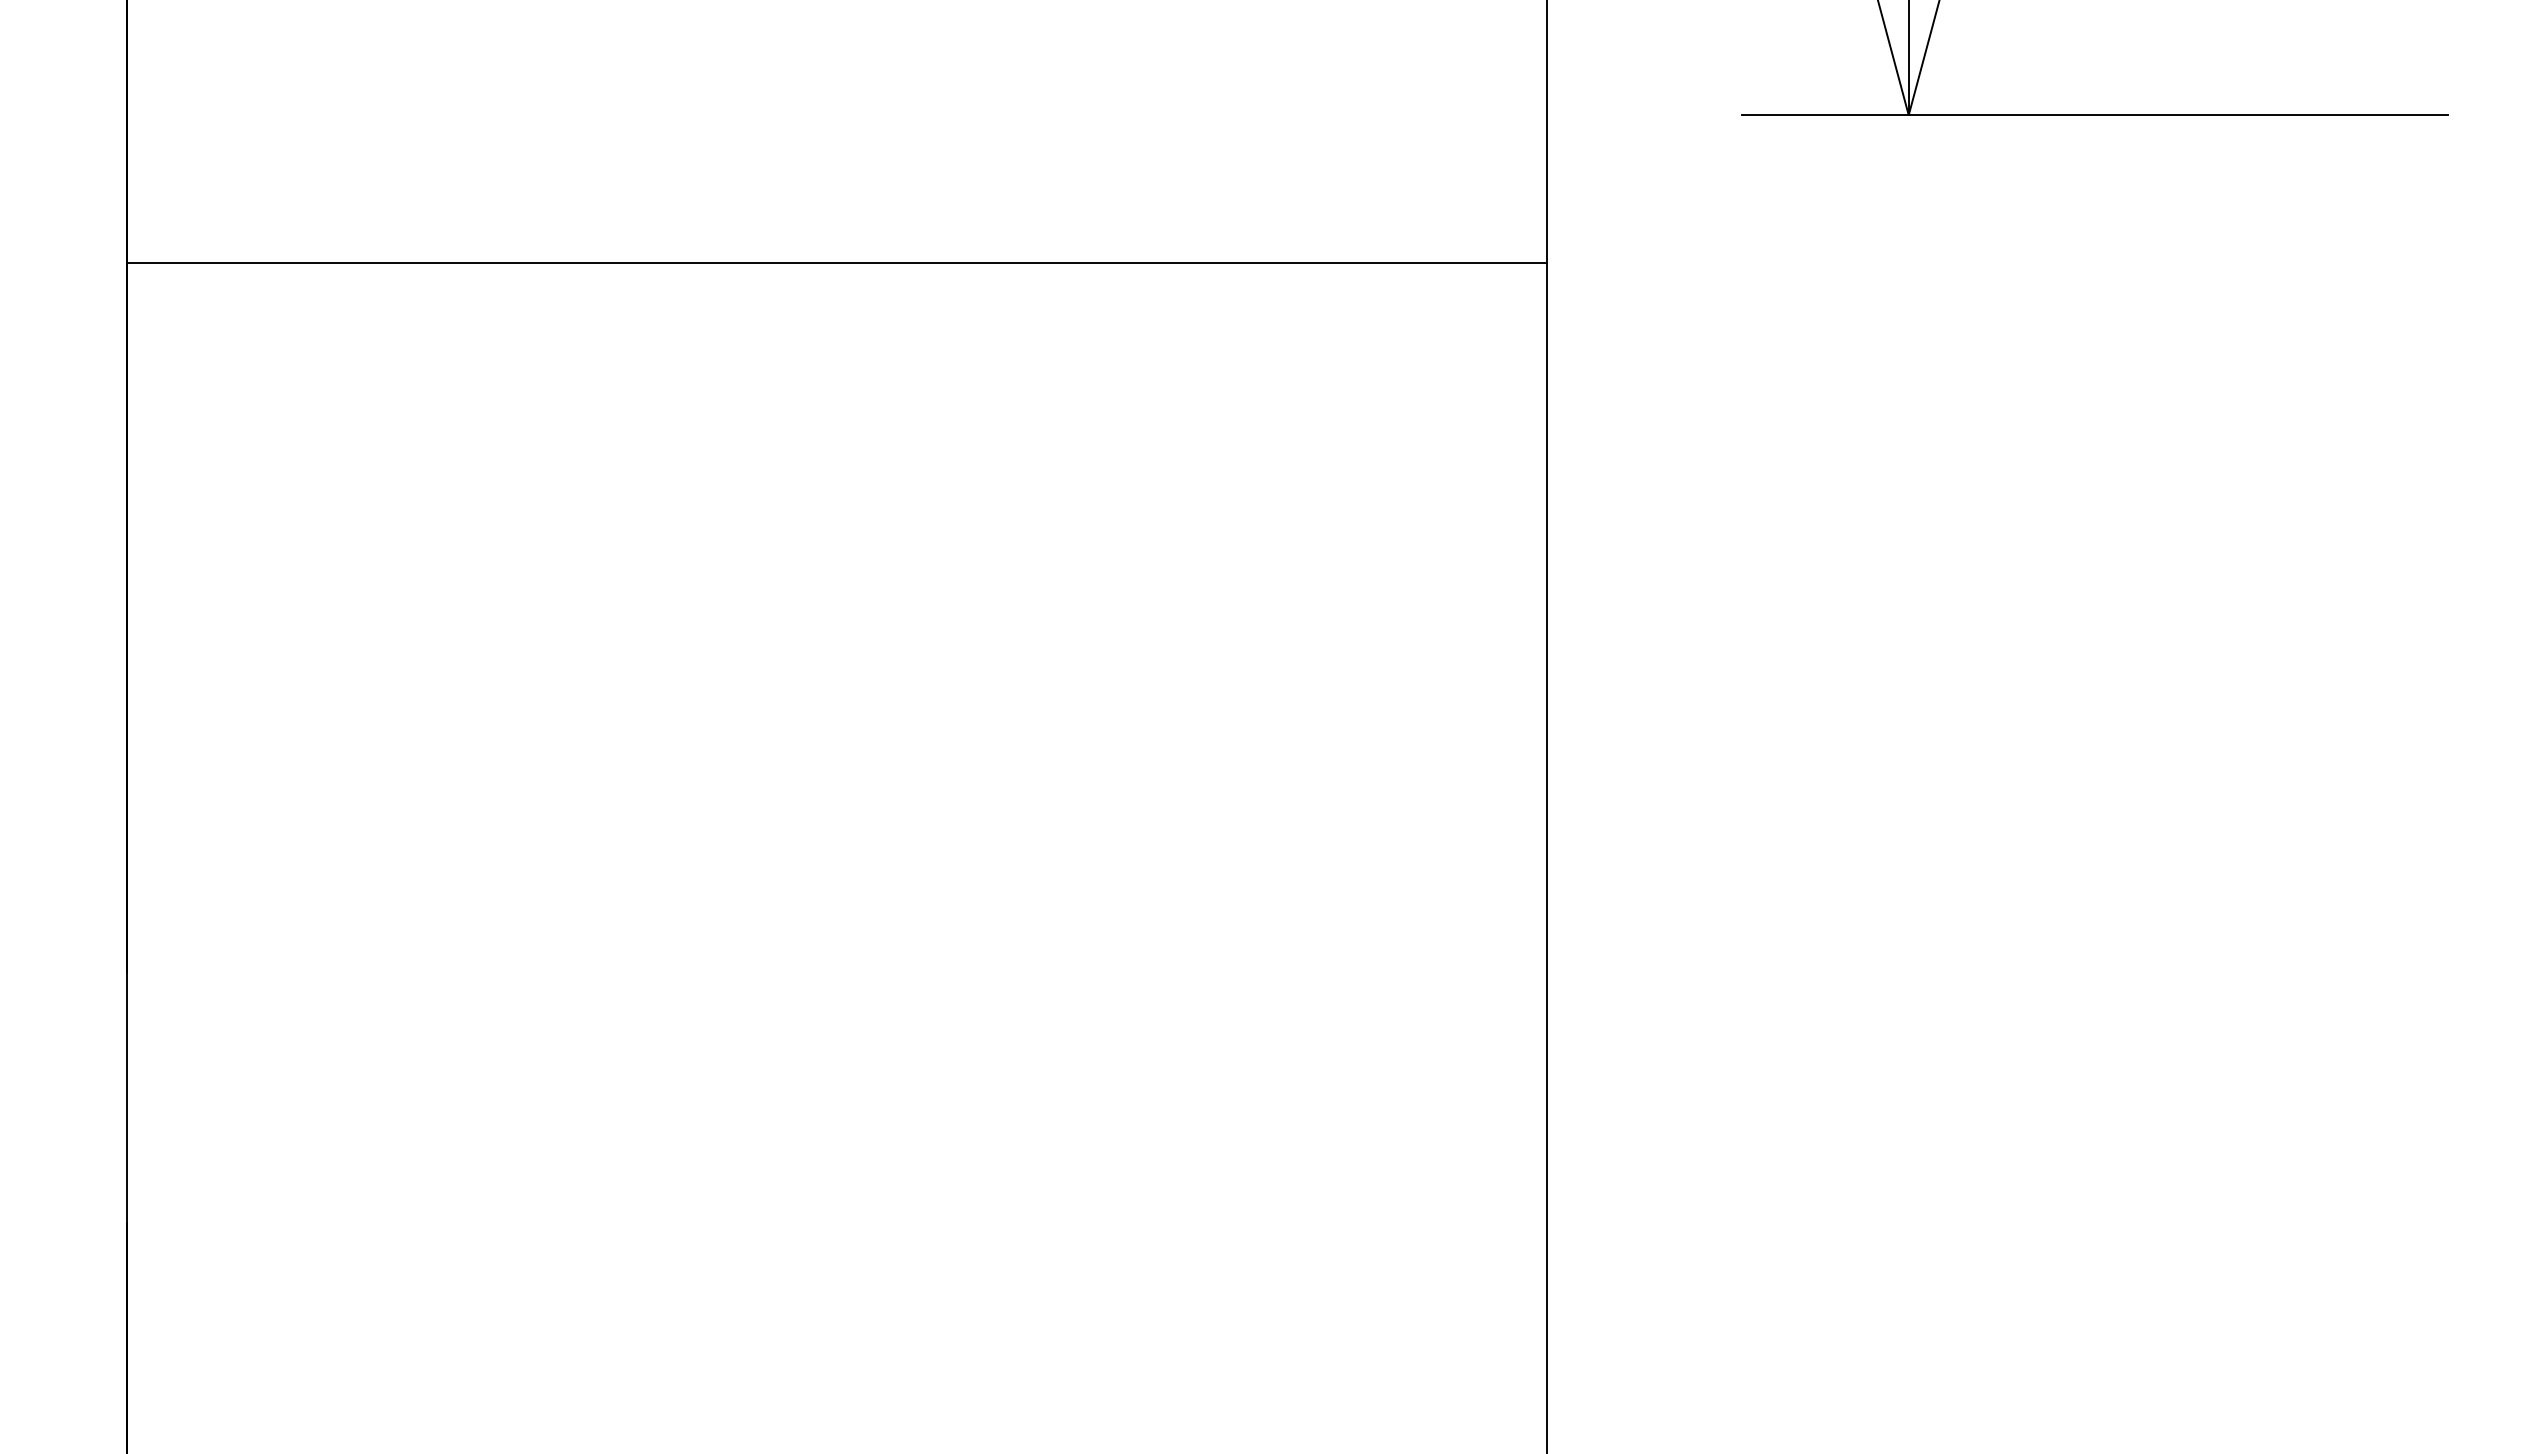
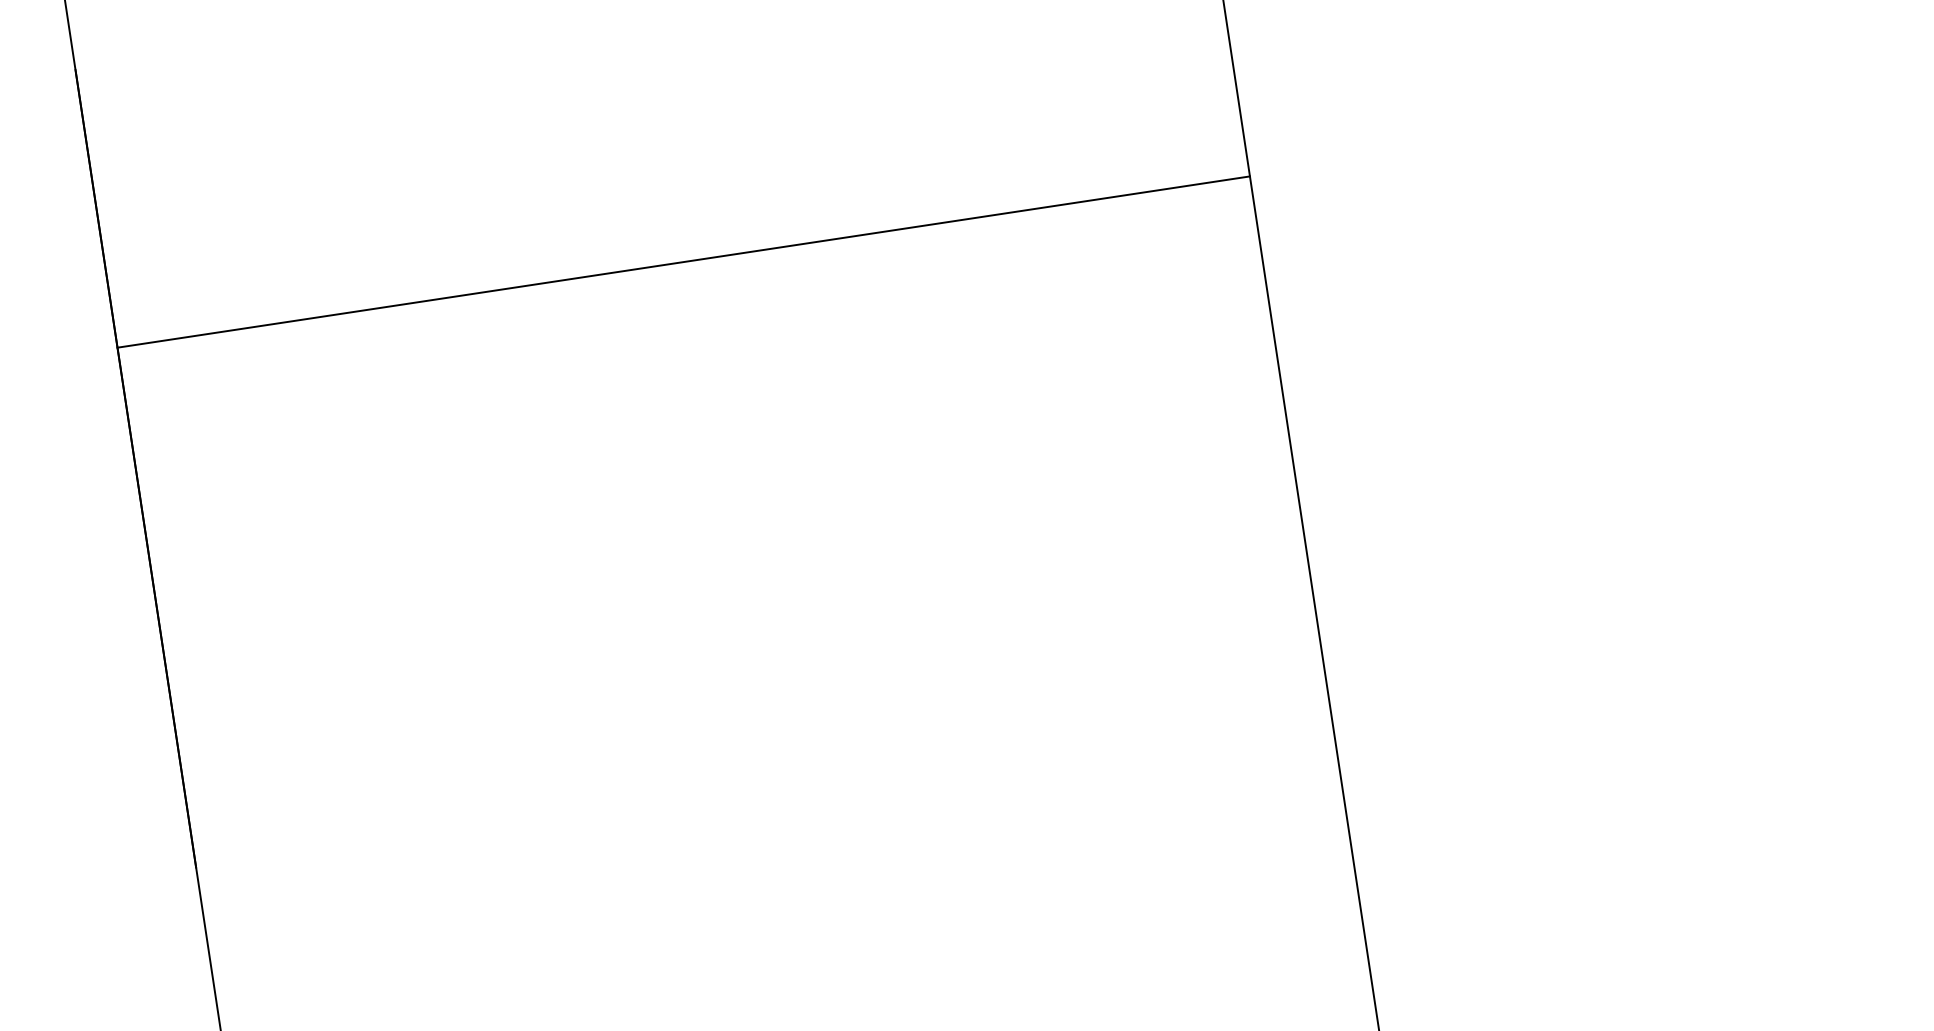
line: (836, 262) -> (683, 262), moved

